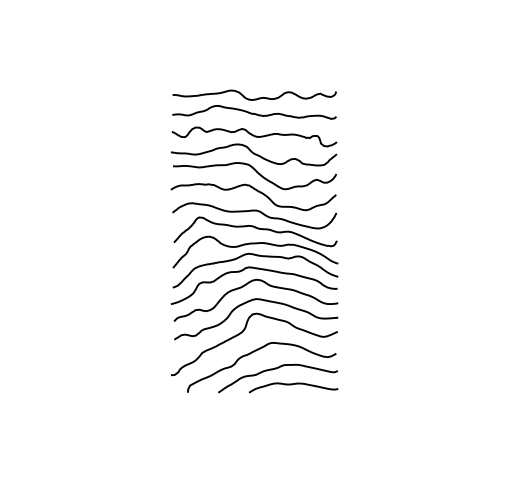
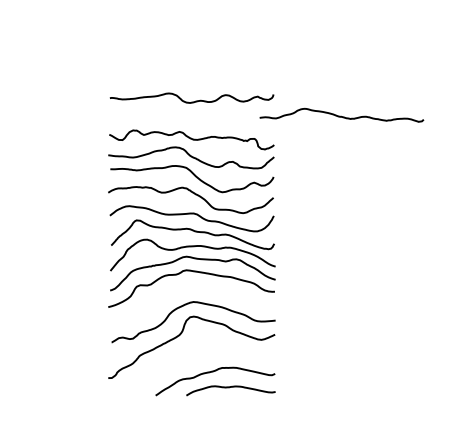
curve: (254, 113) -> (341, 116), moved
curve: (246, 285) -> (183, 288), removed
curve: (254, 352) -> (191, 355), removed

